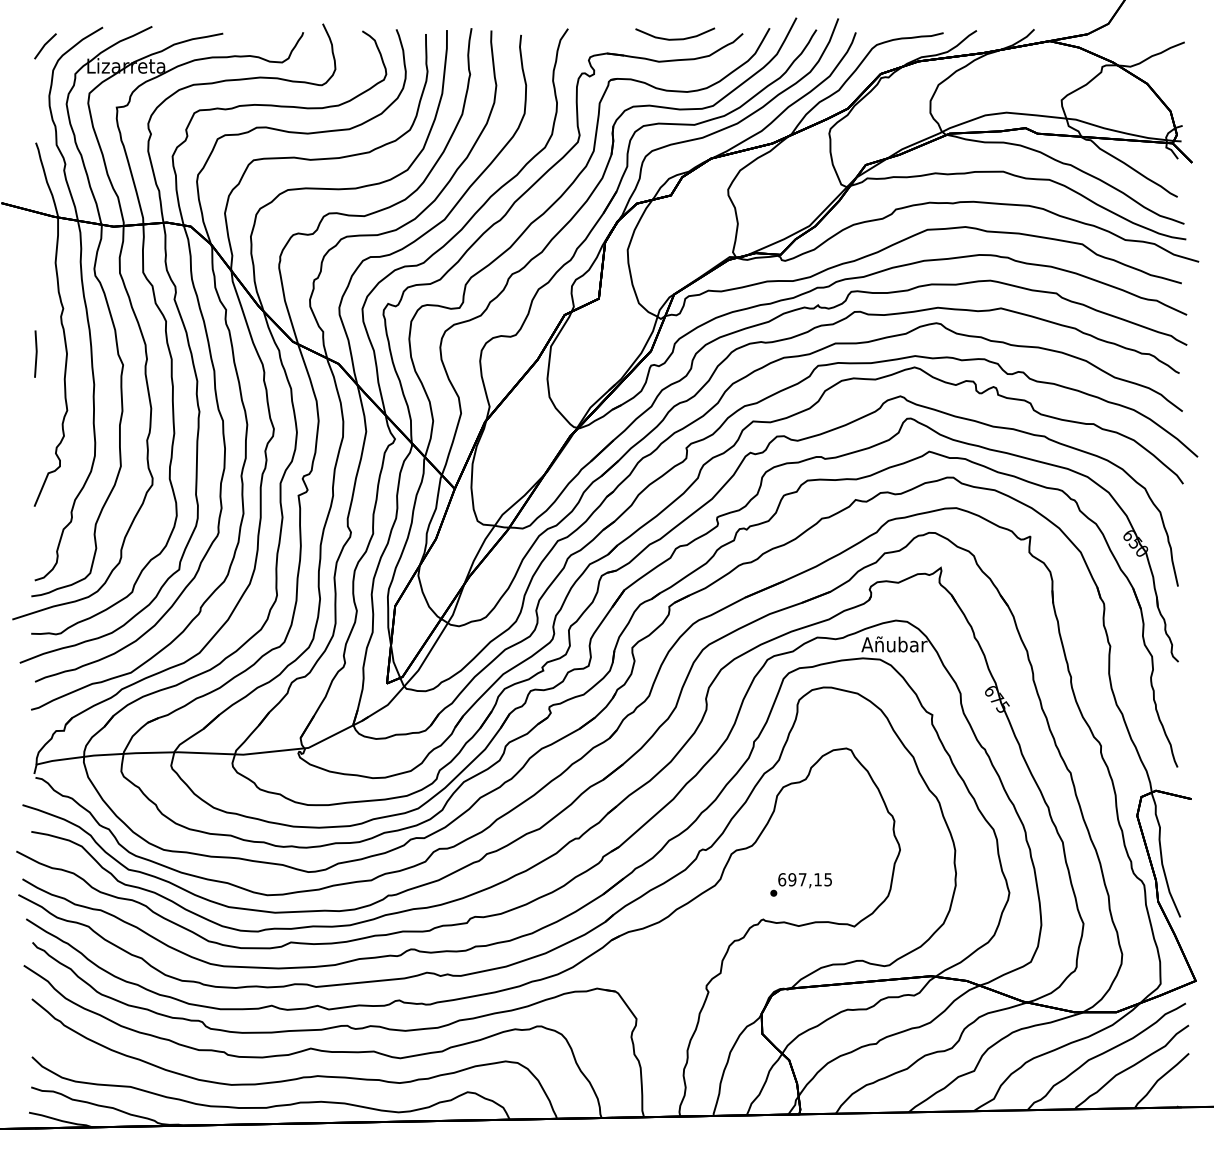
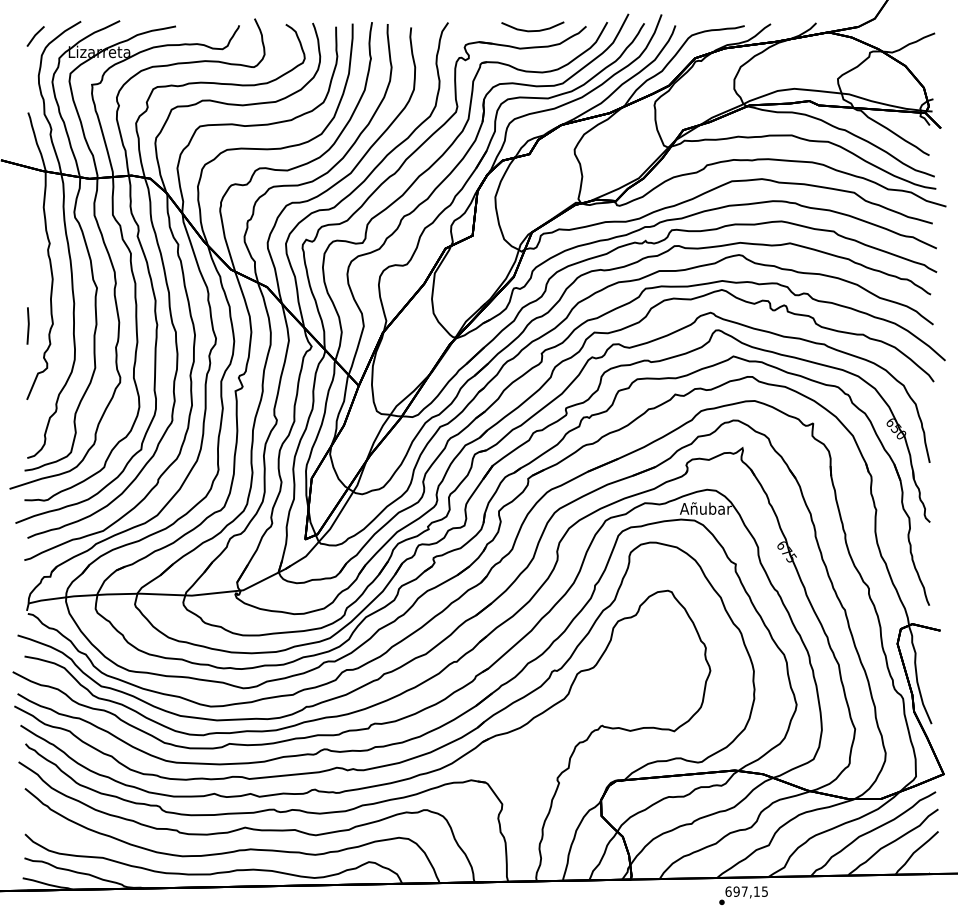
line: (35, 353) -> (27, 325), moved
text: (800, 884) -> (743, 895), moved

